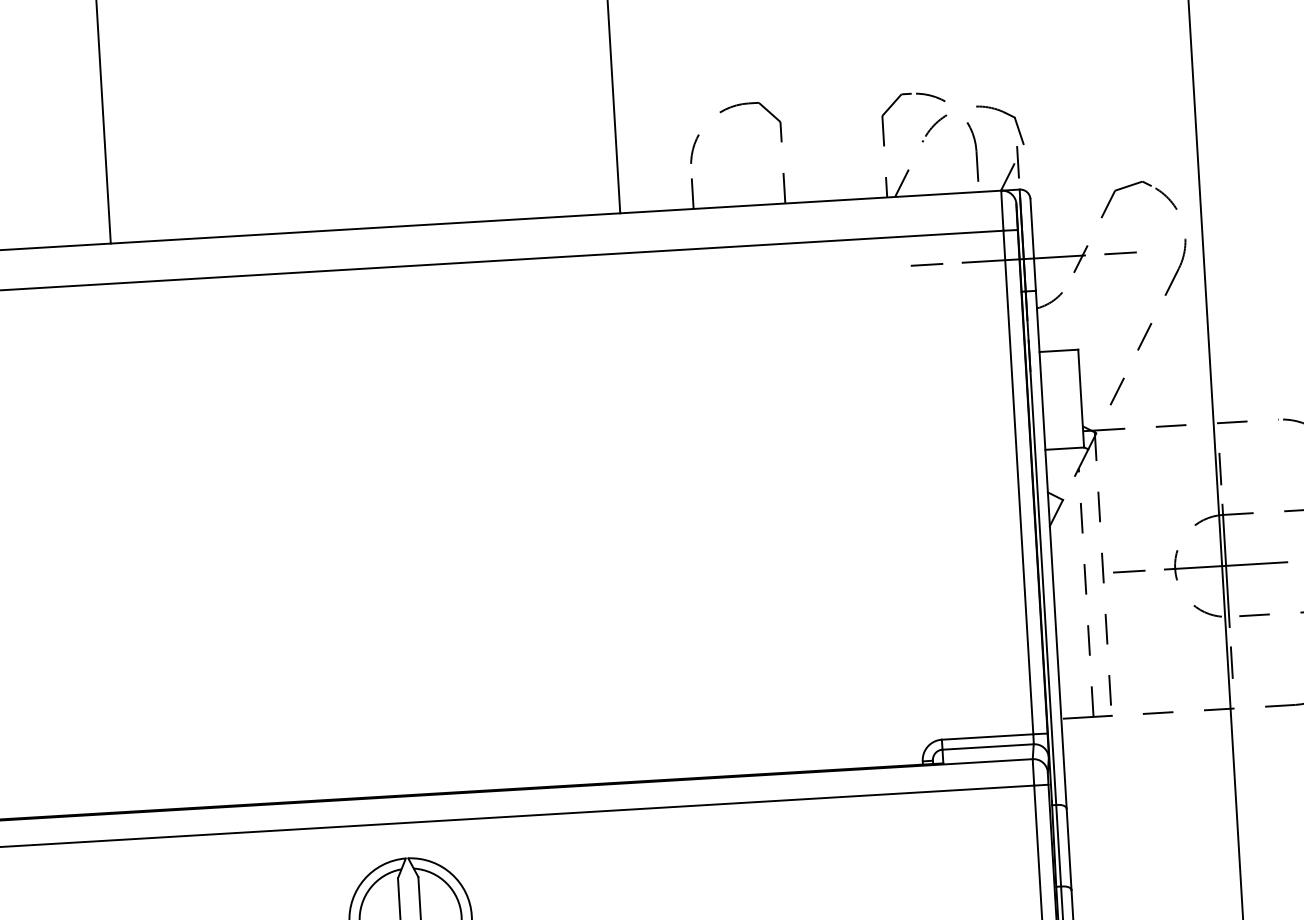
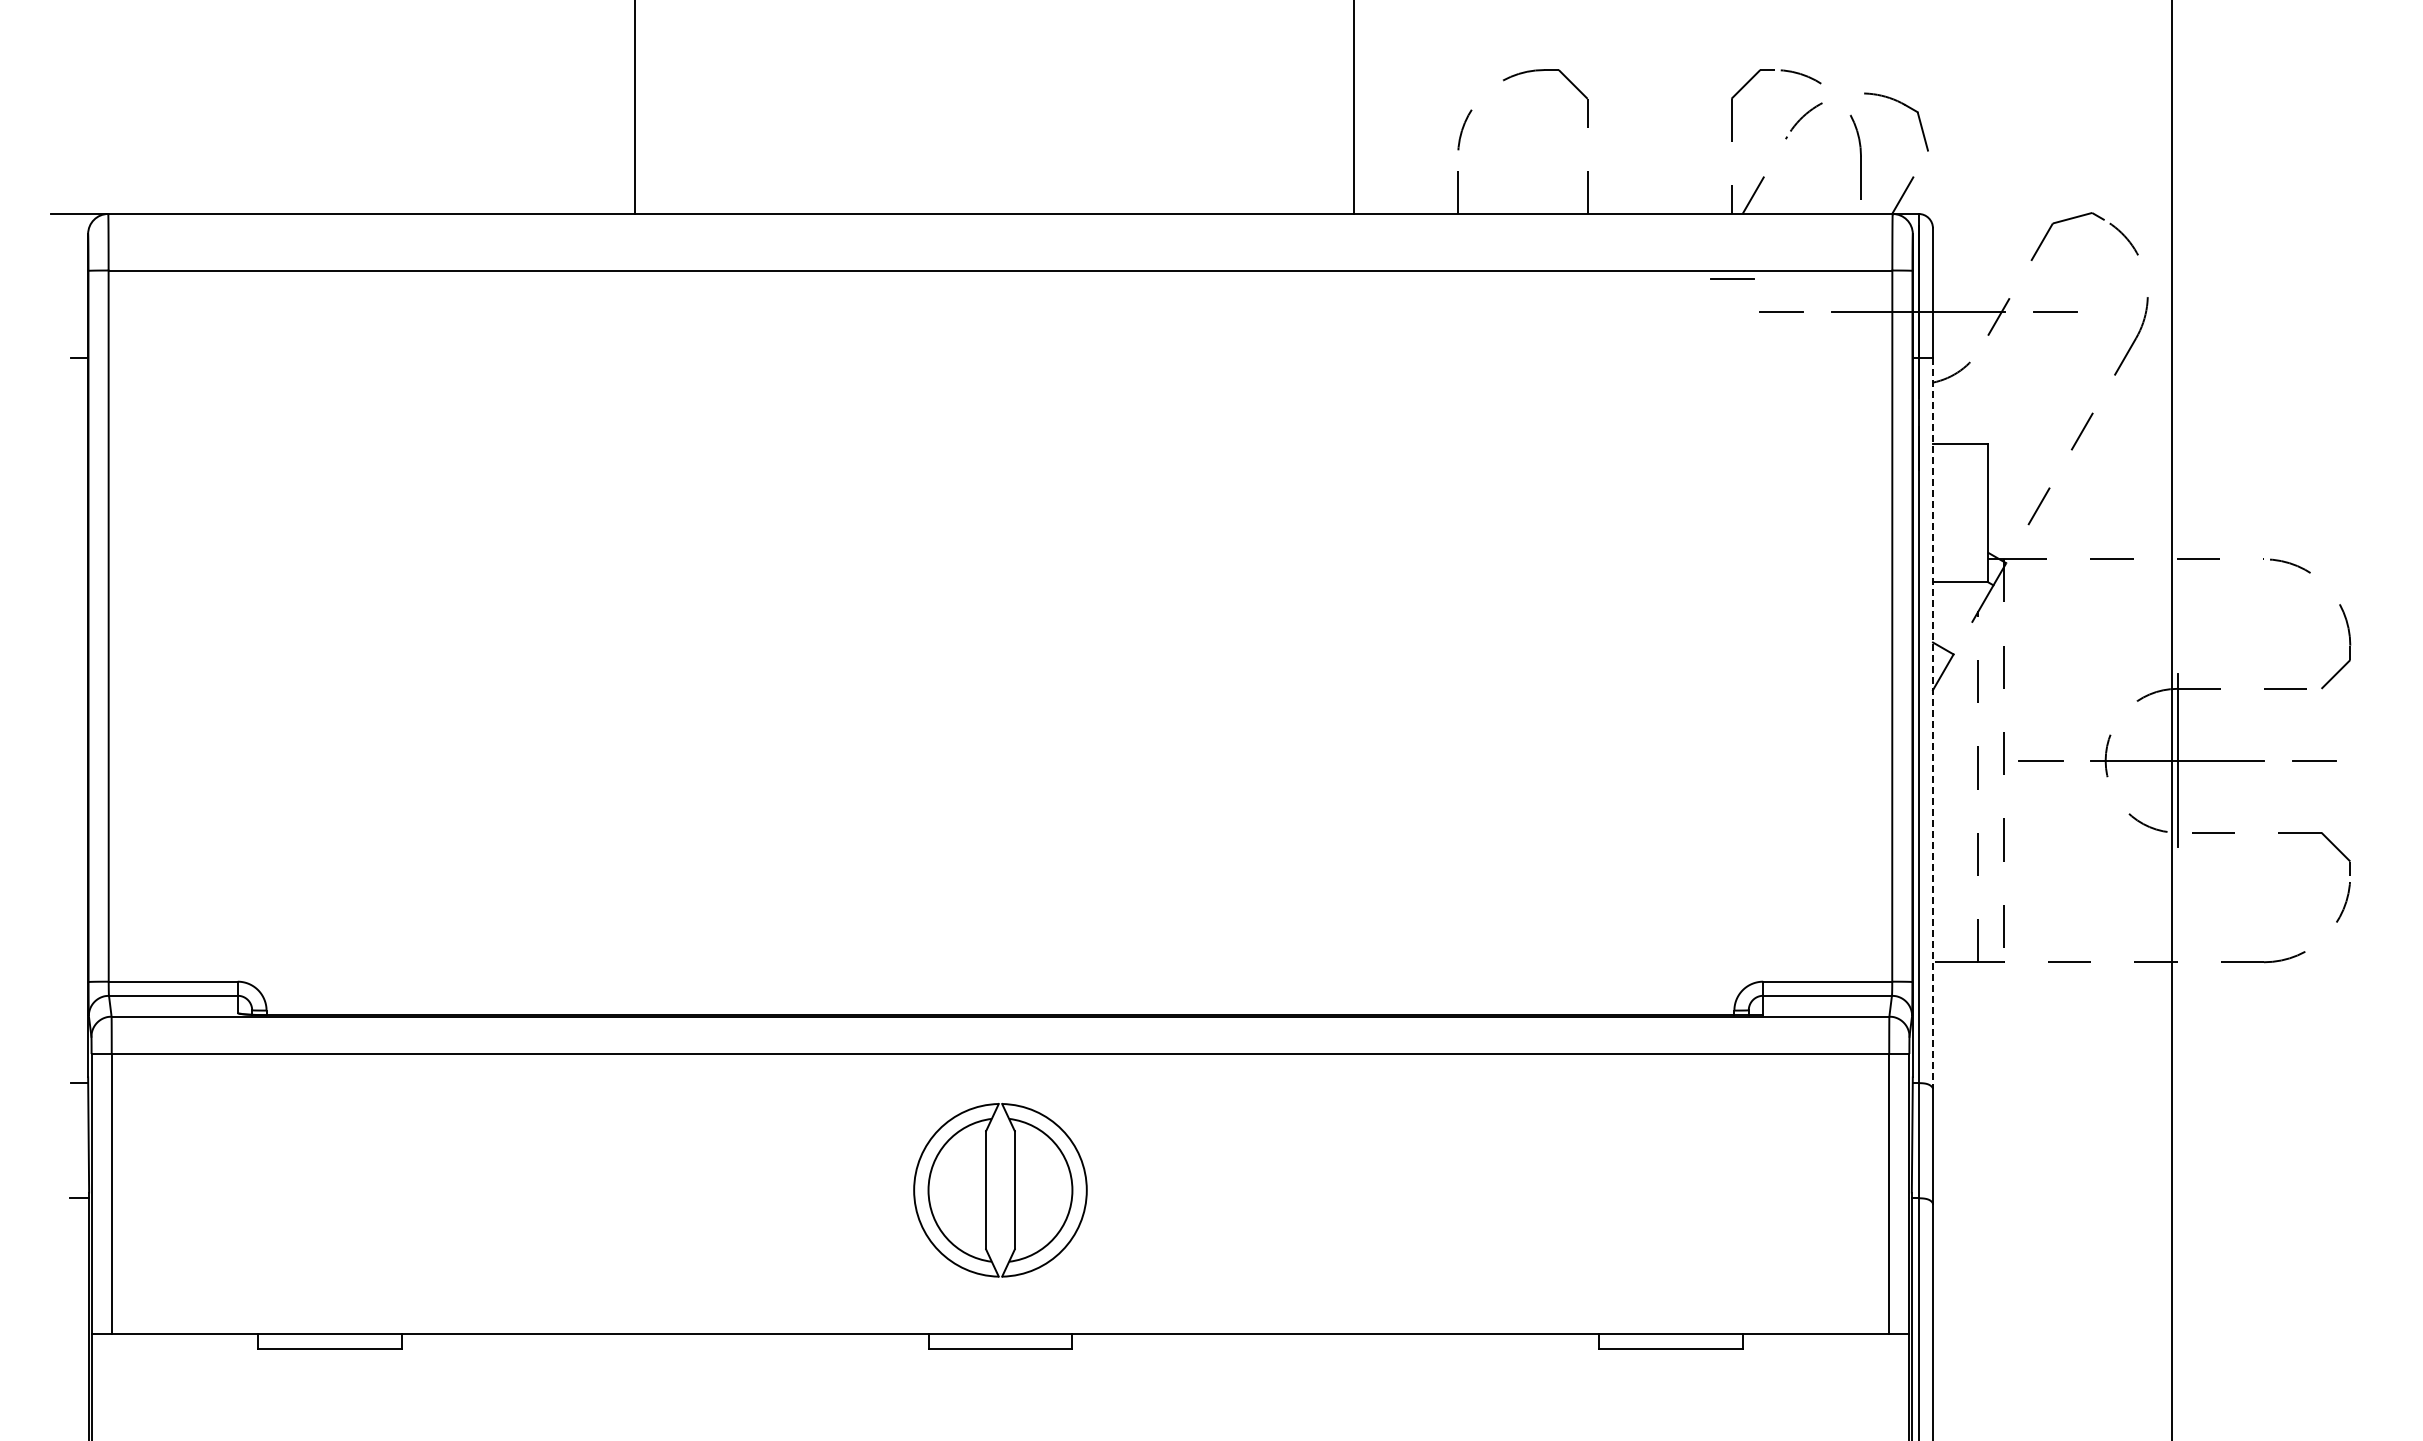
line: (1017, 162) -> (1918, 175), removed
line: (890, 243) -> (1732, 278), added
line: (1220, 468) -> (2177, 623), removed
line: (1050, 549) -> (1932, 723), solid -> dashed
line: (1231, 662) -> (2177, 897), removed

